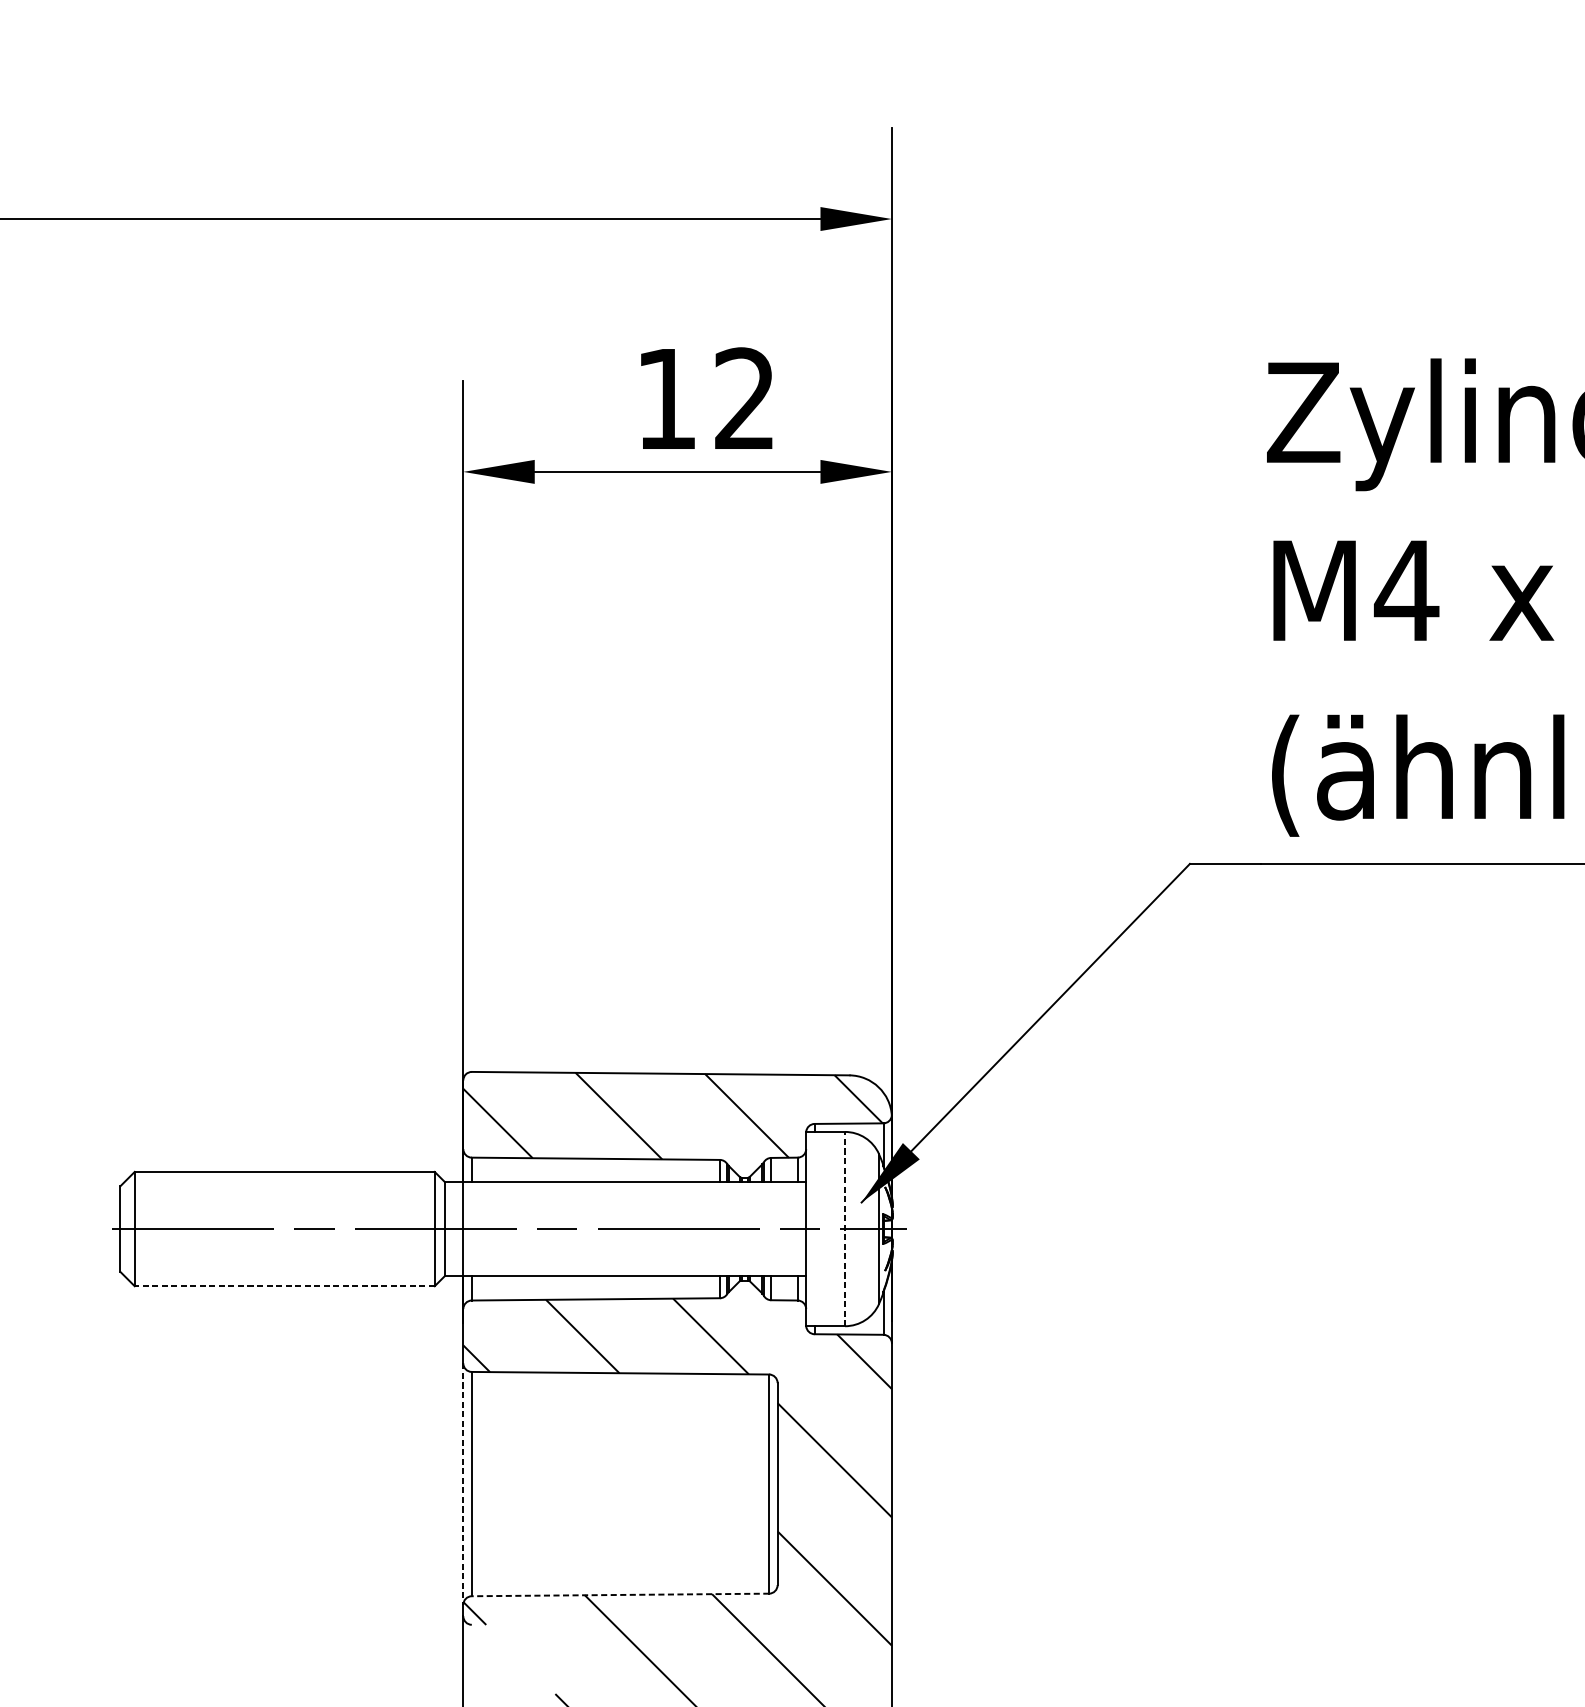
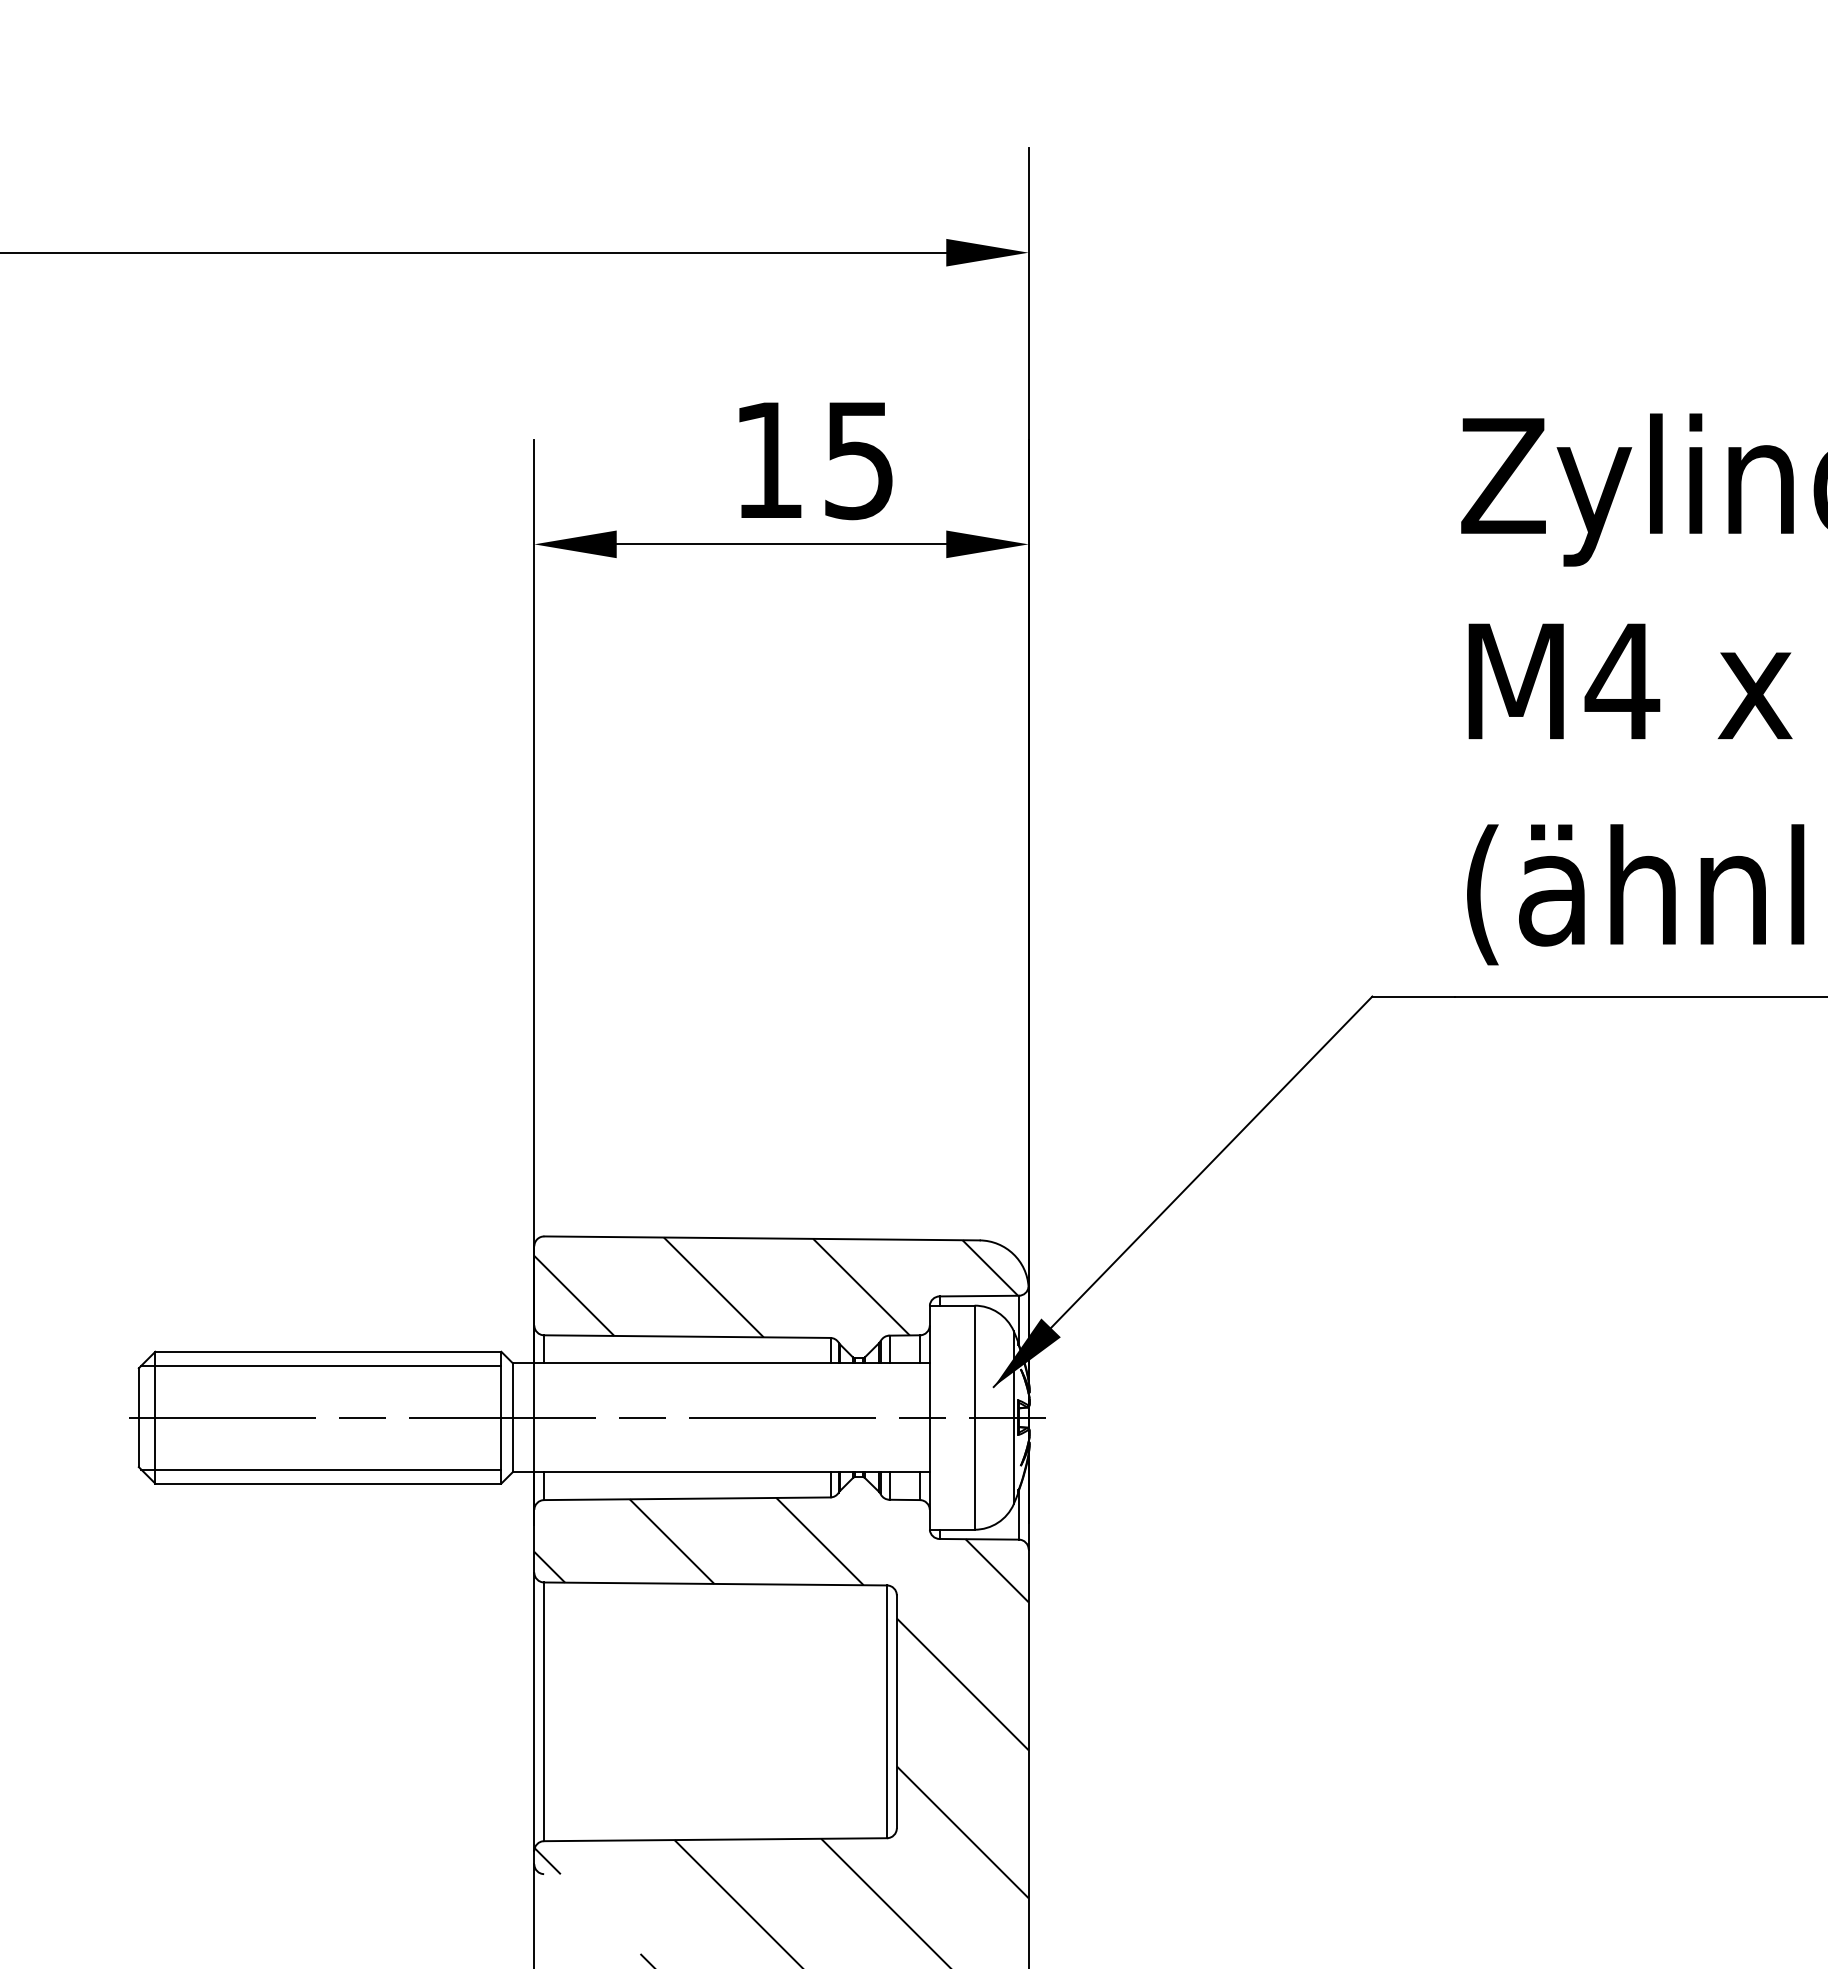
text: (744, 399) -> (858, 460), 12 -> 15
line: (278, 1183) -> (321, 1365), added
line: (844, 1228) -> (974, 1417), dashed -> solid
line: (278, 1273) -> (321, 1469), added
line: (284, 1286) -> (327, 1483), dashed -> solid
line: (463, 1484) -> (534, 1712), dashed -> solid
line: (620, 1594) -> (715, 1839), dashed -> solid

